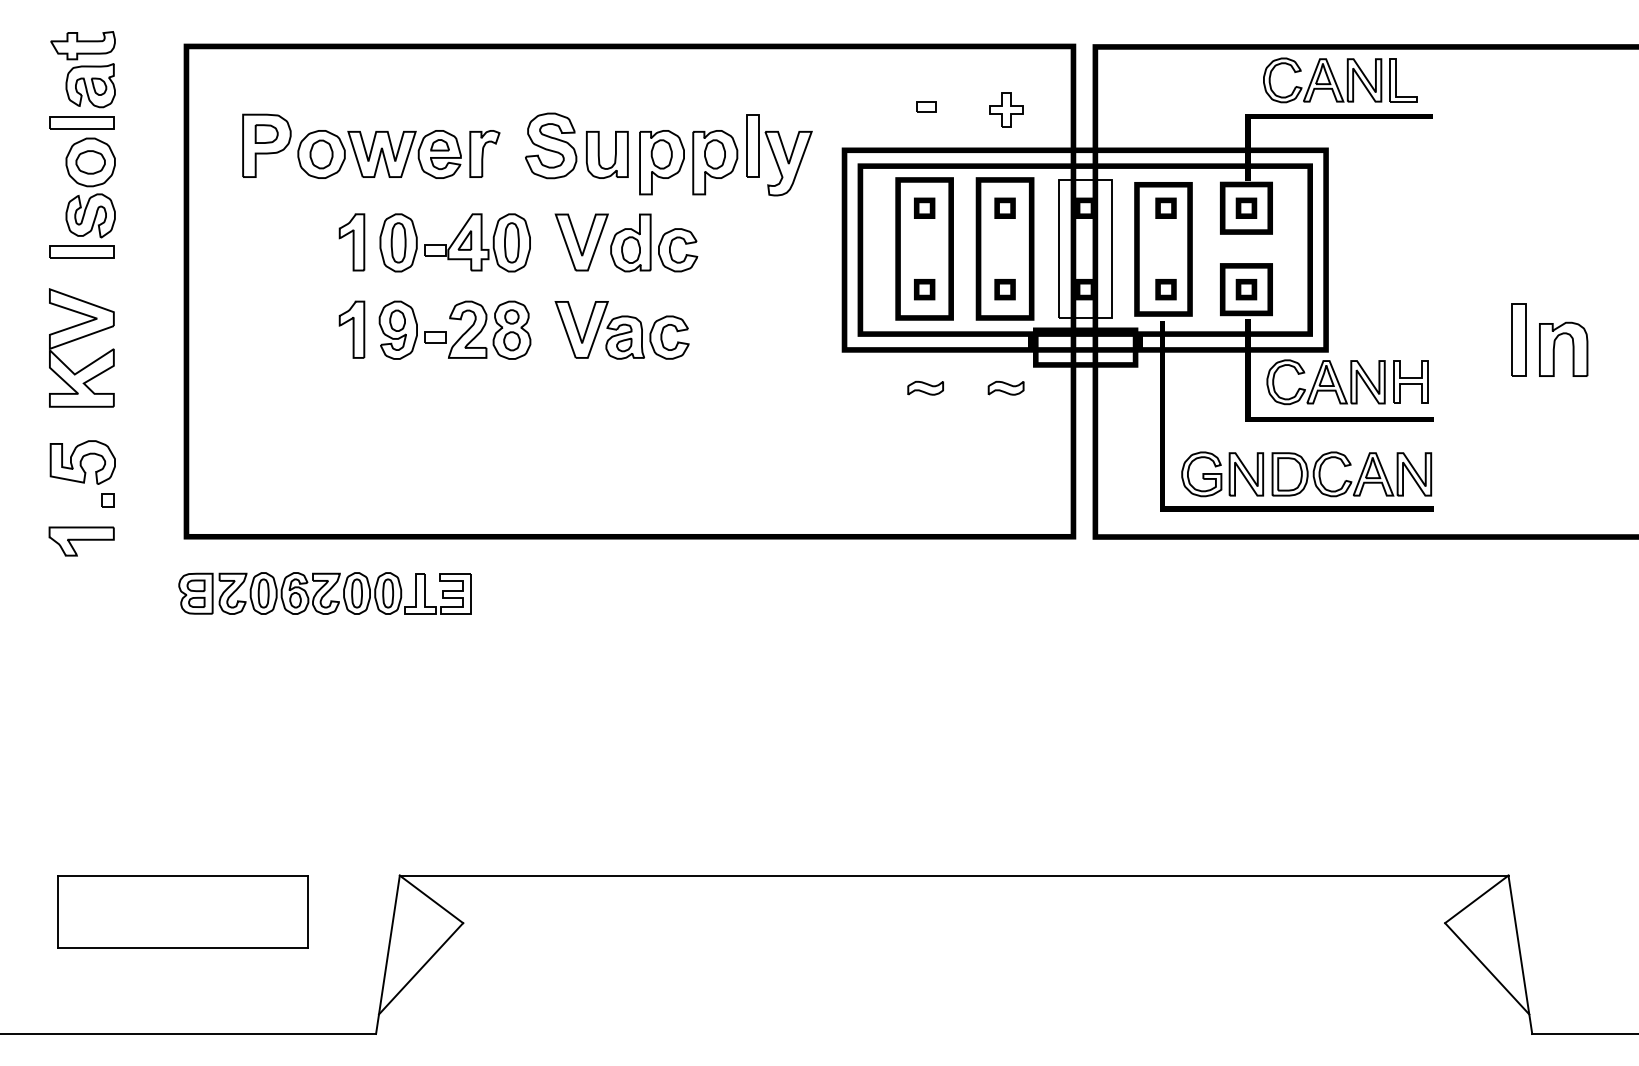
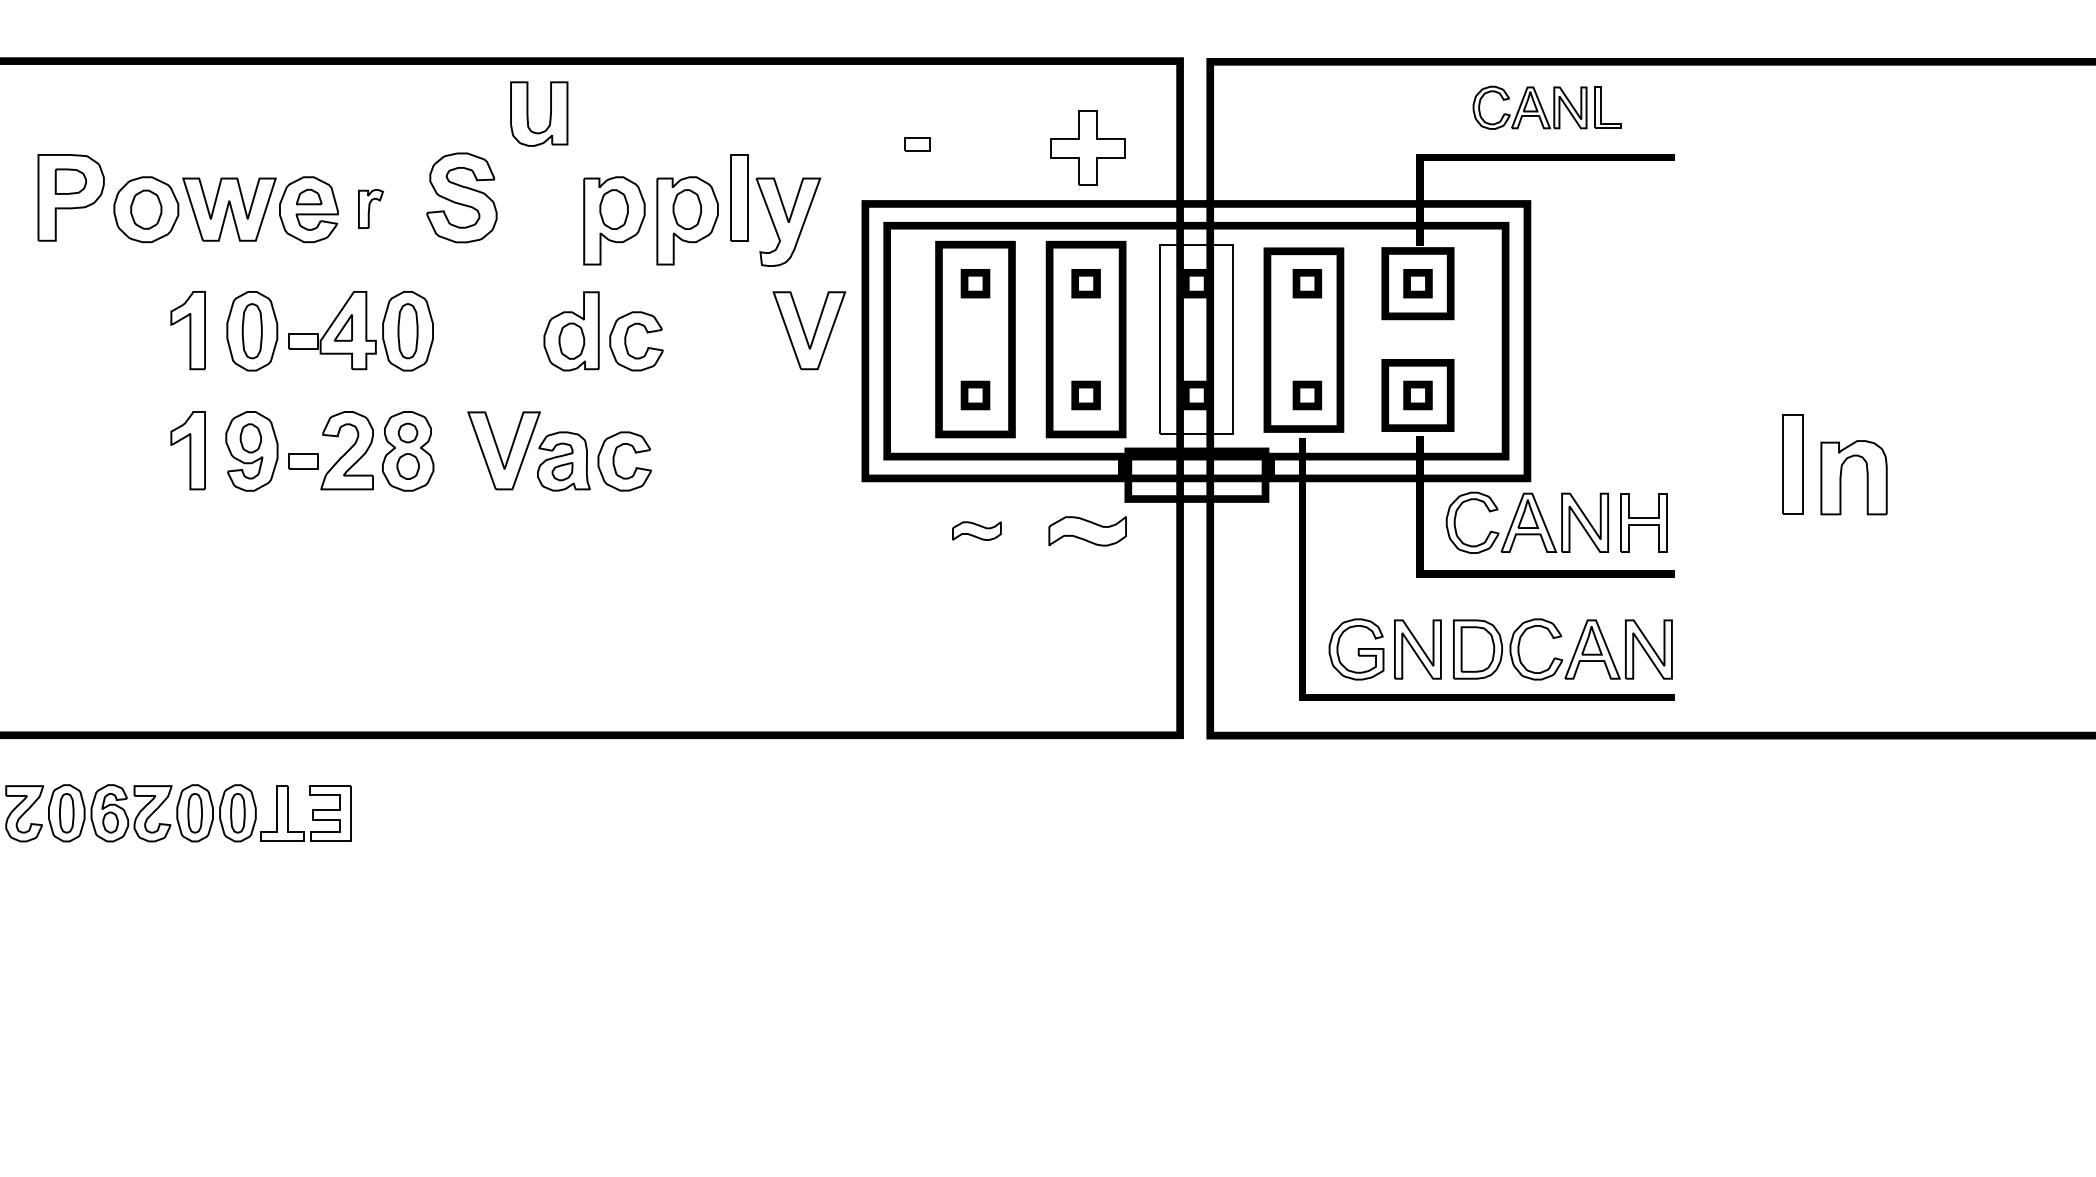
part: (1340, 80) -> (1547, 107), size x0.7
part: (926, 106) -> (917, 143), moved
part: (1006, 109) -> (1088, 147), size x1.6
part: (484, 153) -> (370, 208), size x0.6
part: (614, 155) -> (549, 114), moved
part: (581, 242) -> (808, 330), moved
part: (1005, 387) -> (1086, 530), size x1.6

